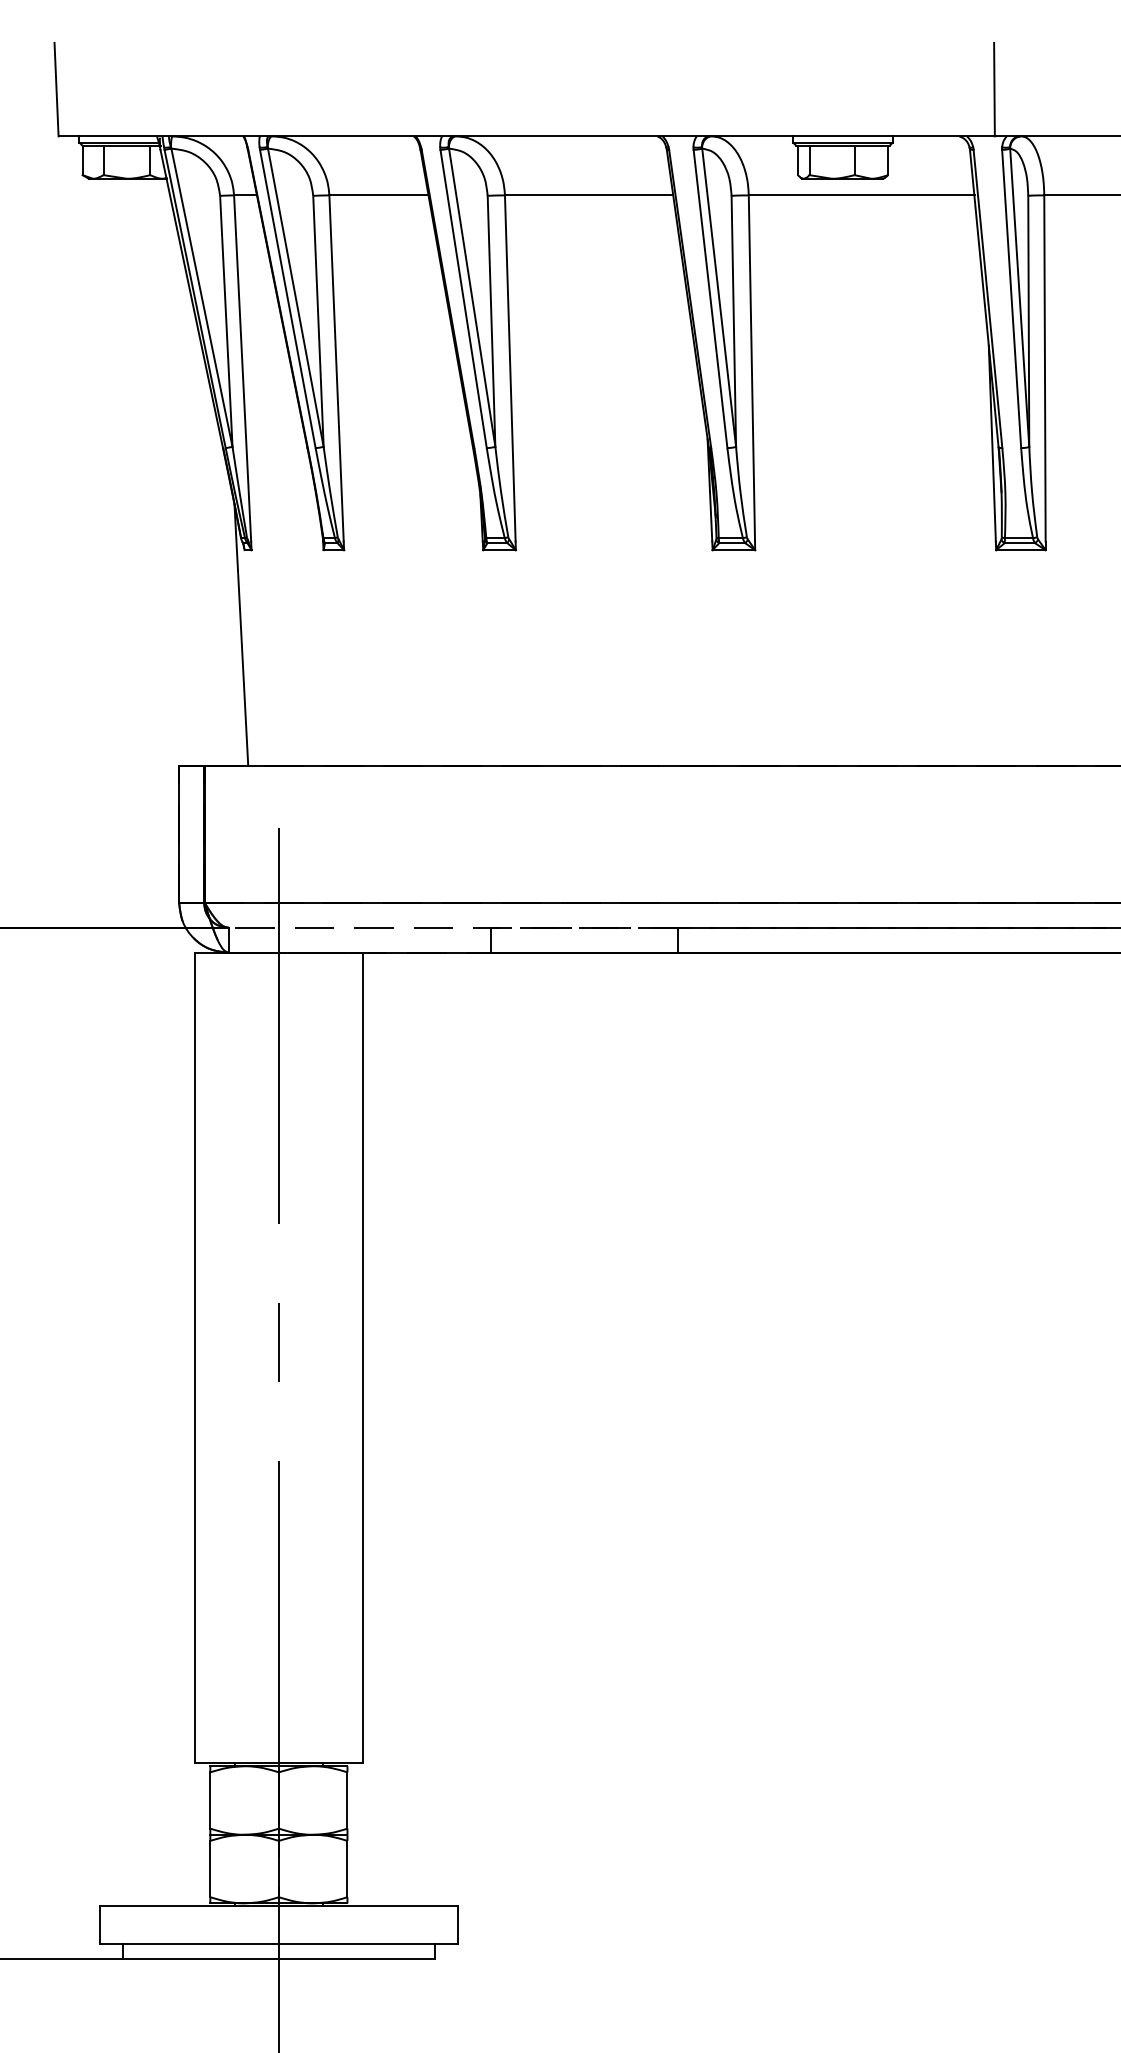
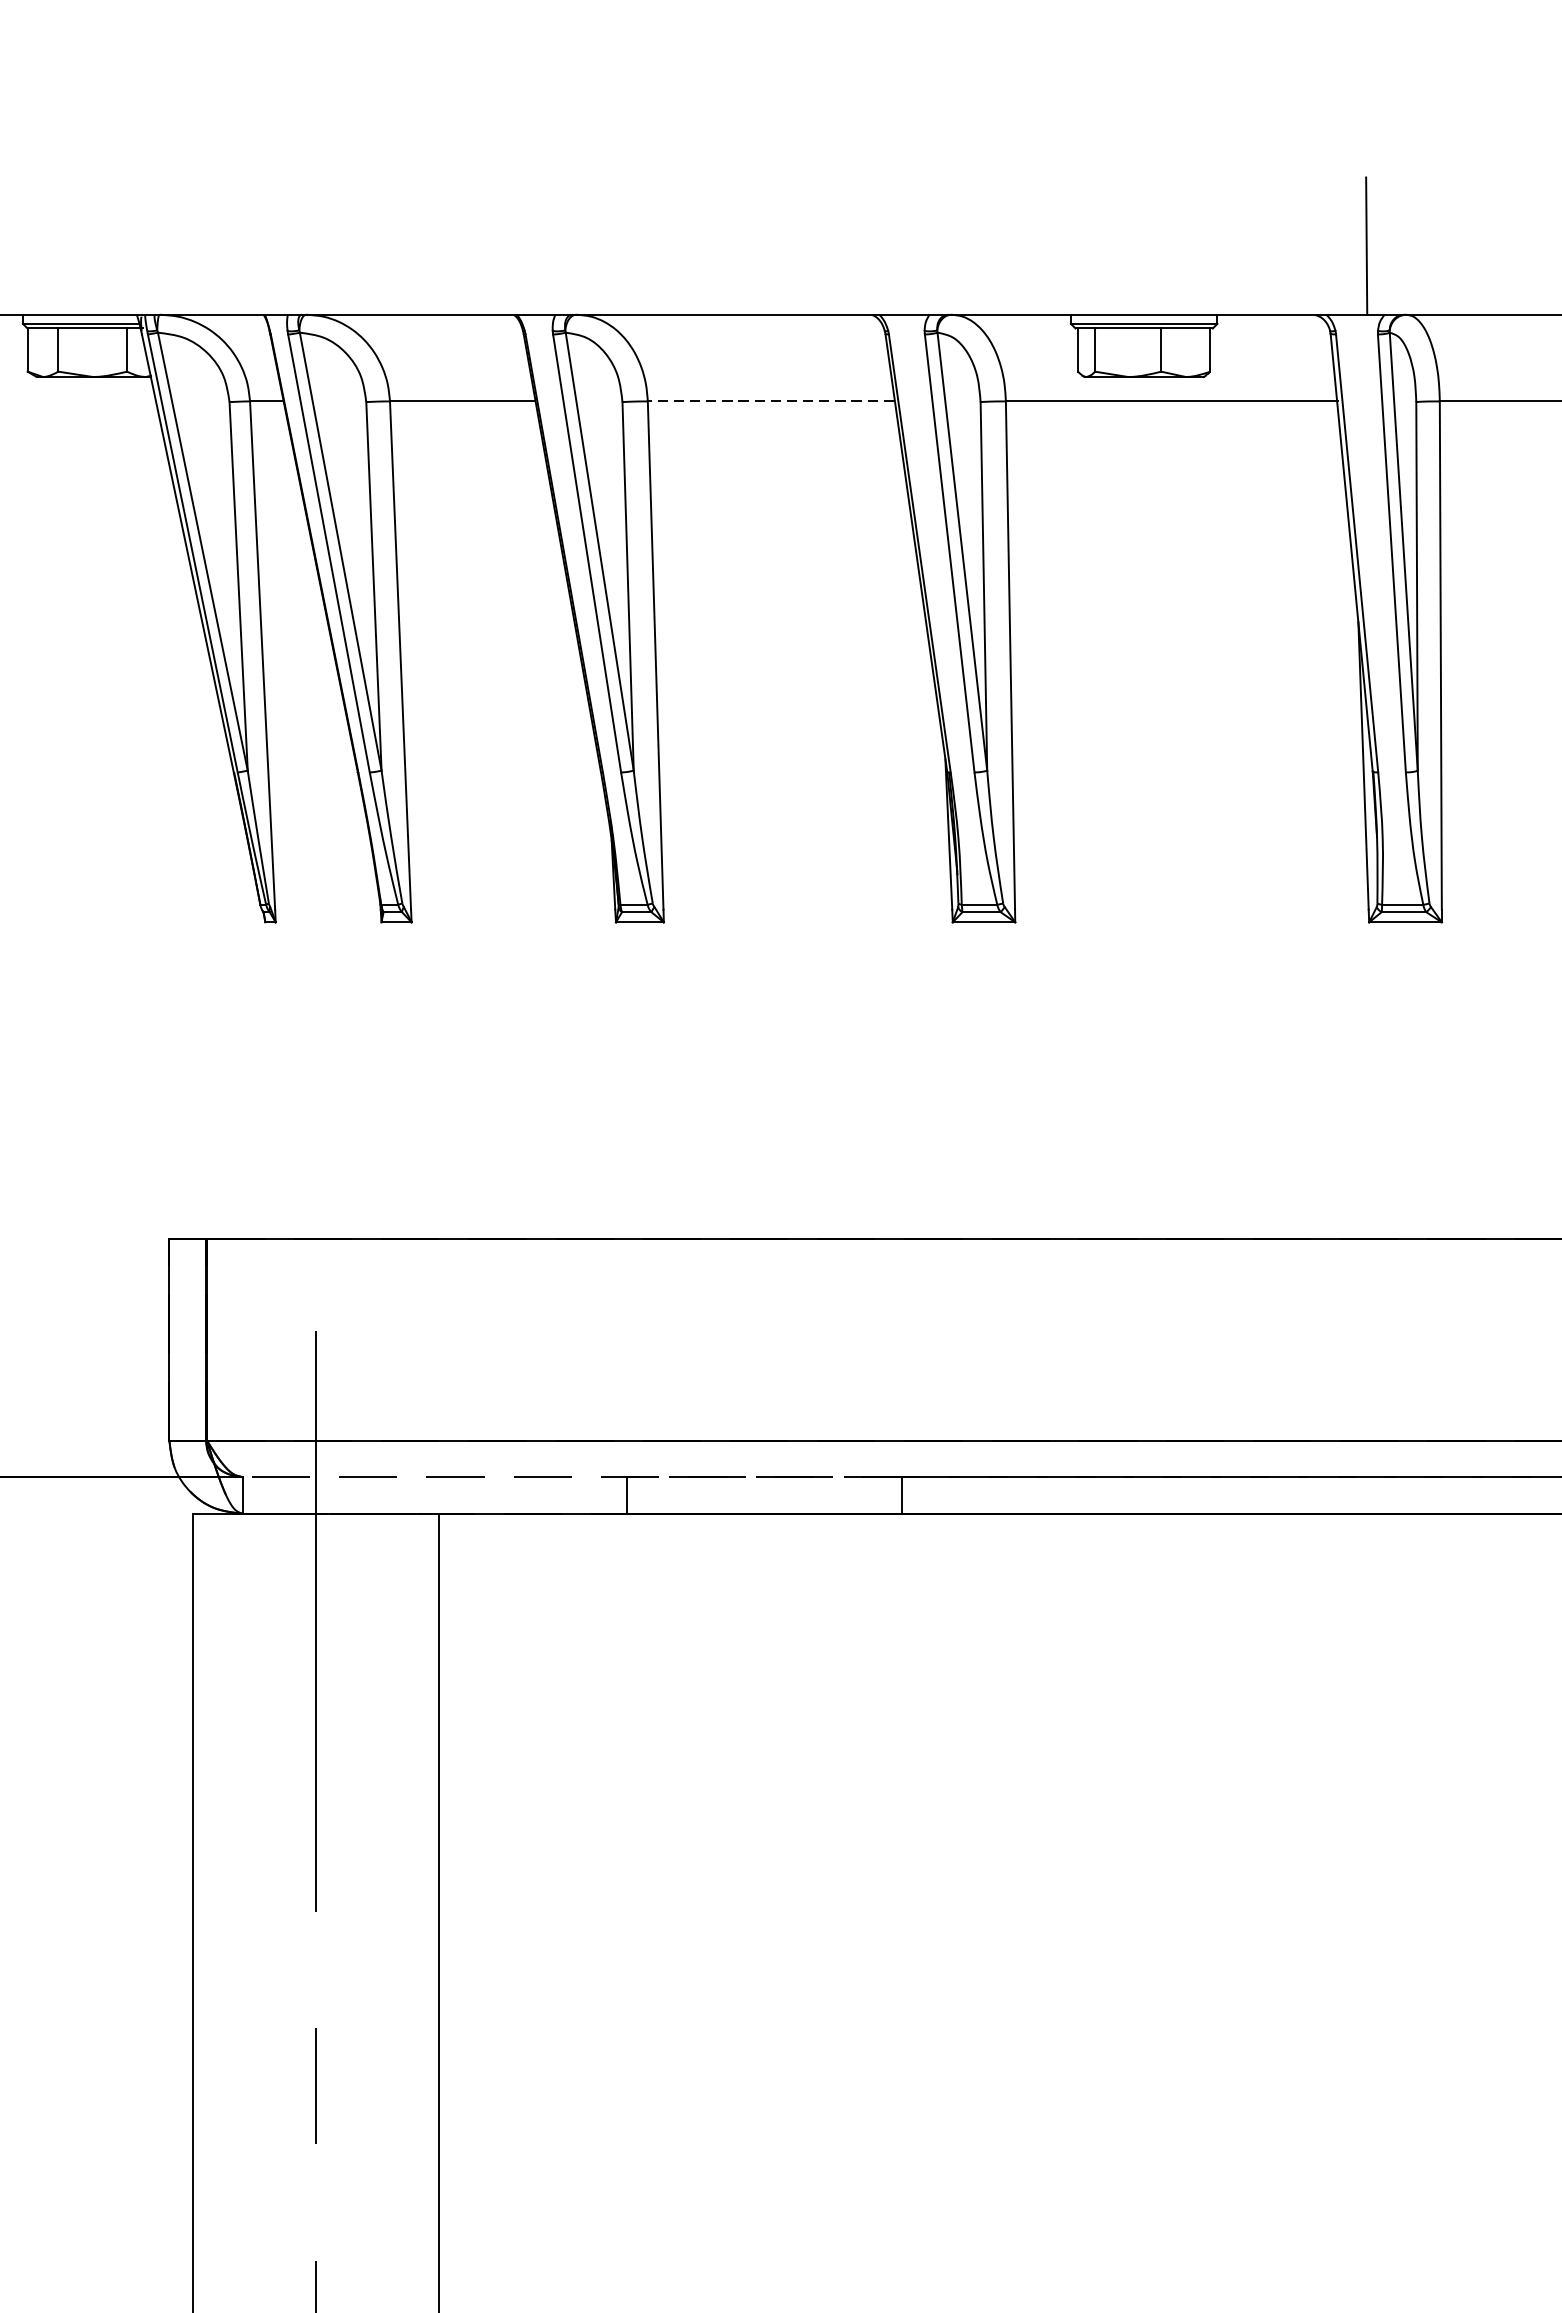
line: (588, 195) -> (770, 401), solid -> dashed
line: (241, 634) -> (260, 1046), removed

